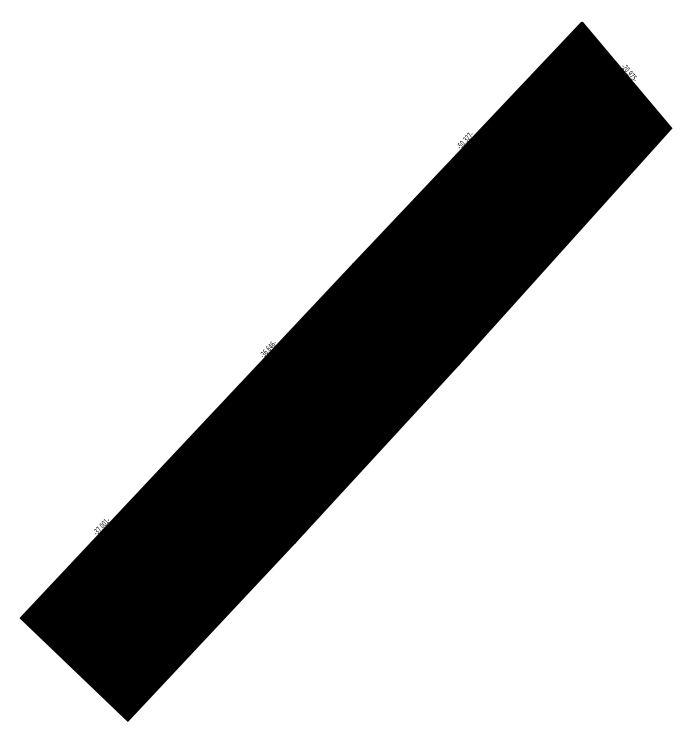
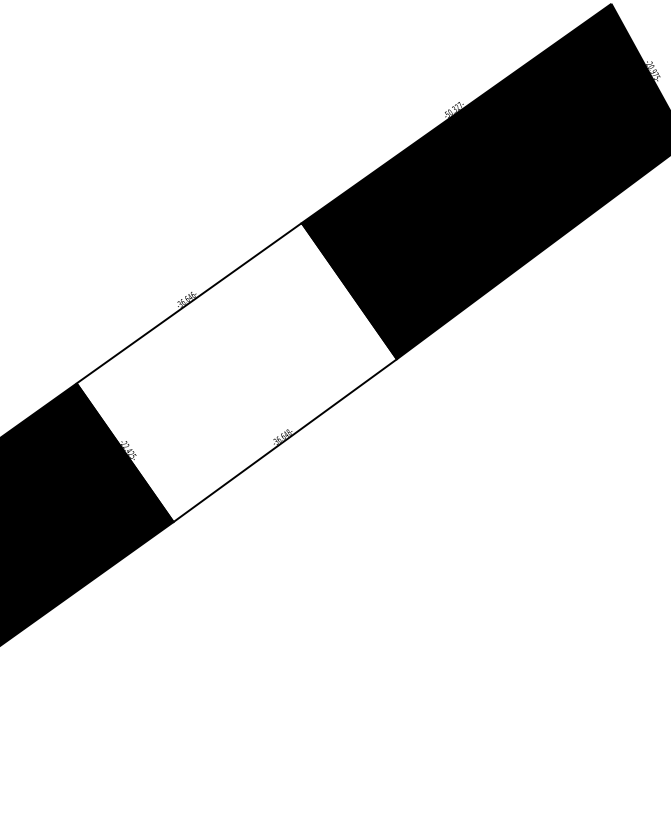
fill: (323, 402) -> (236, 371), removed

